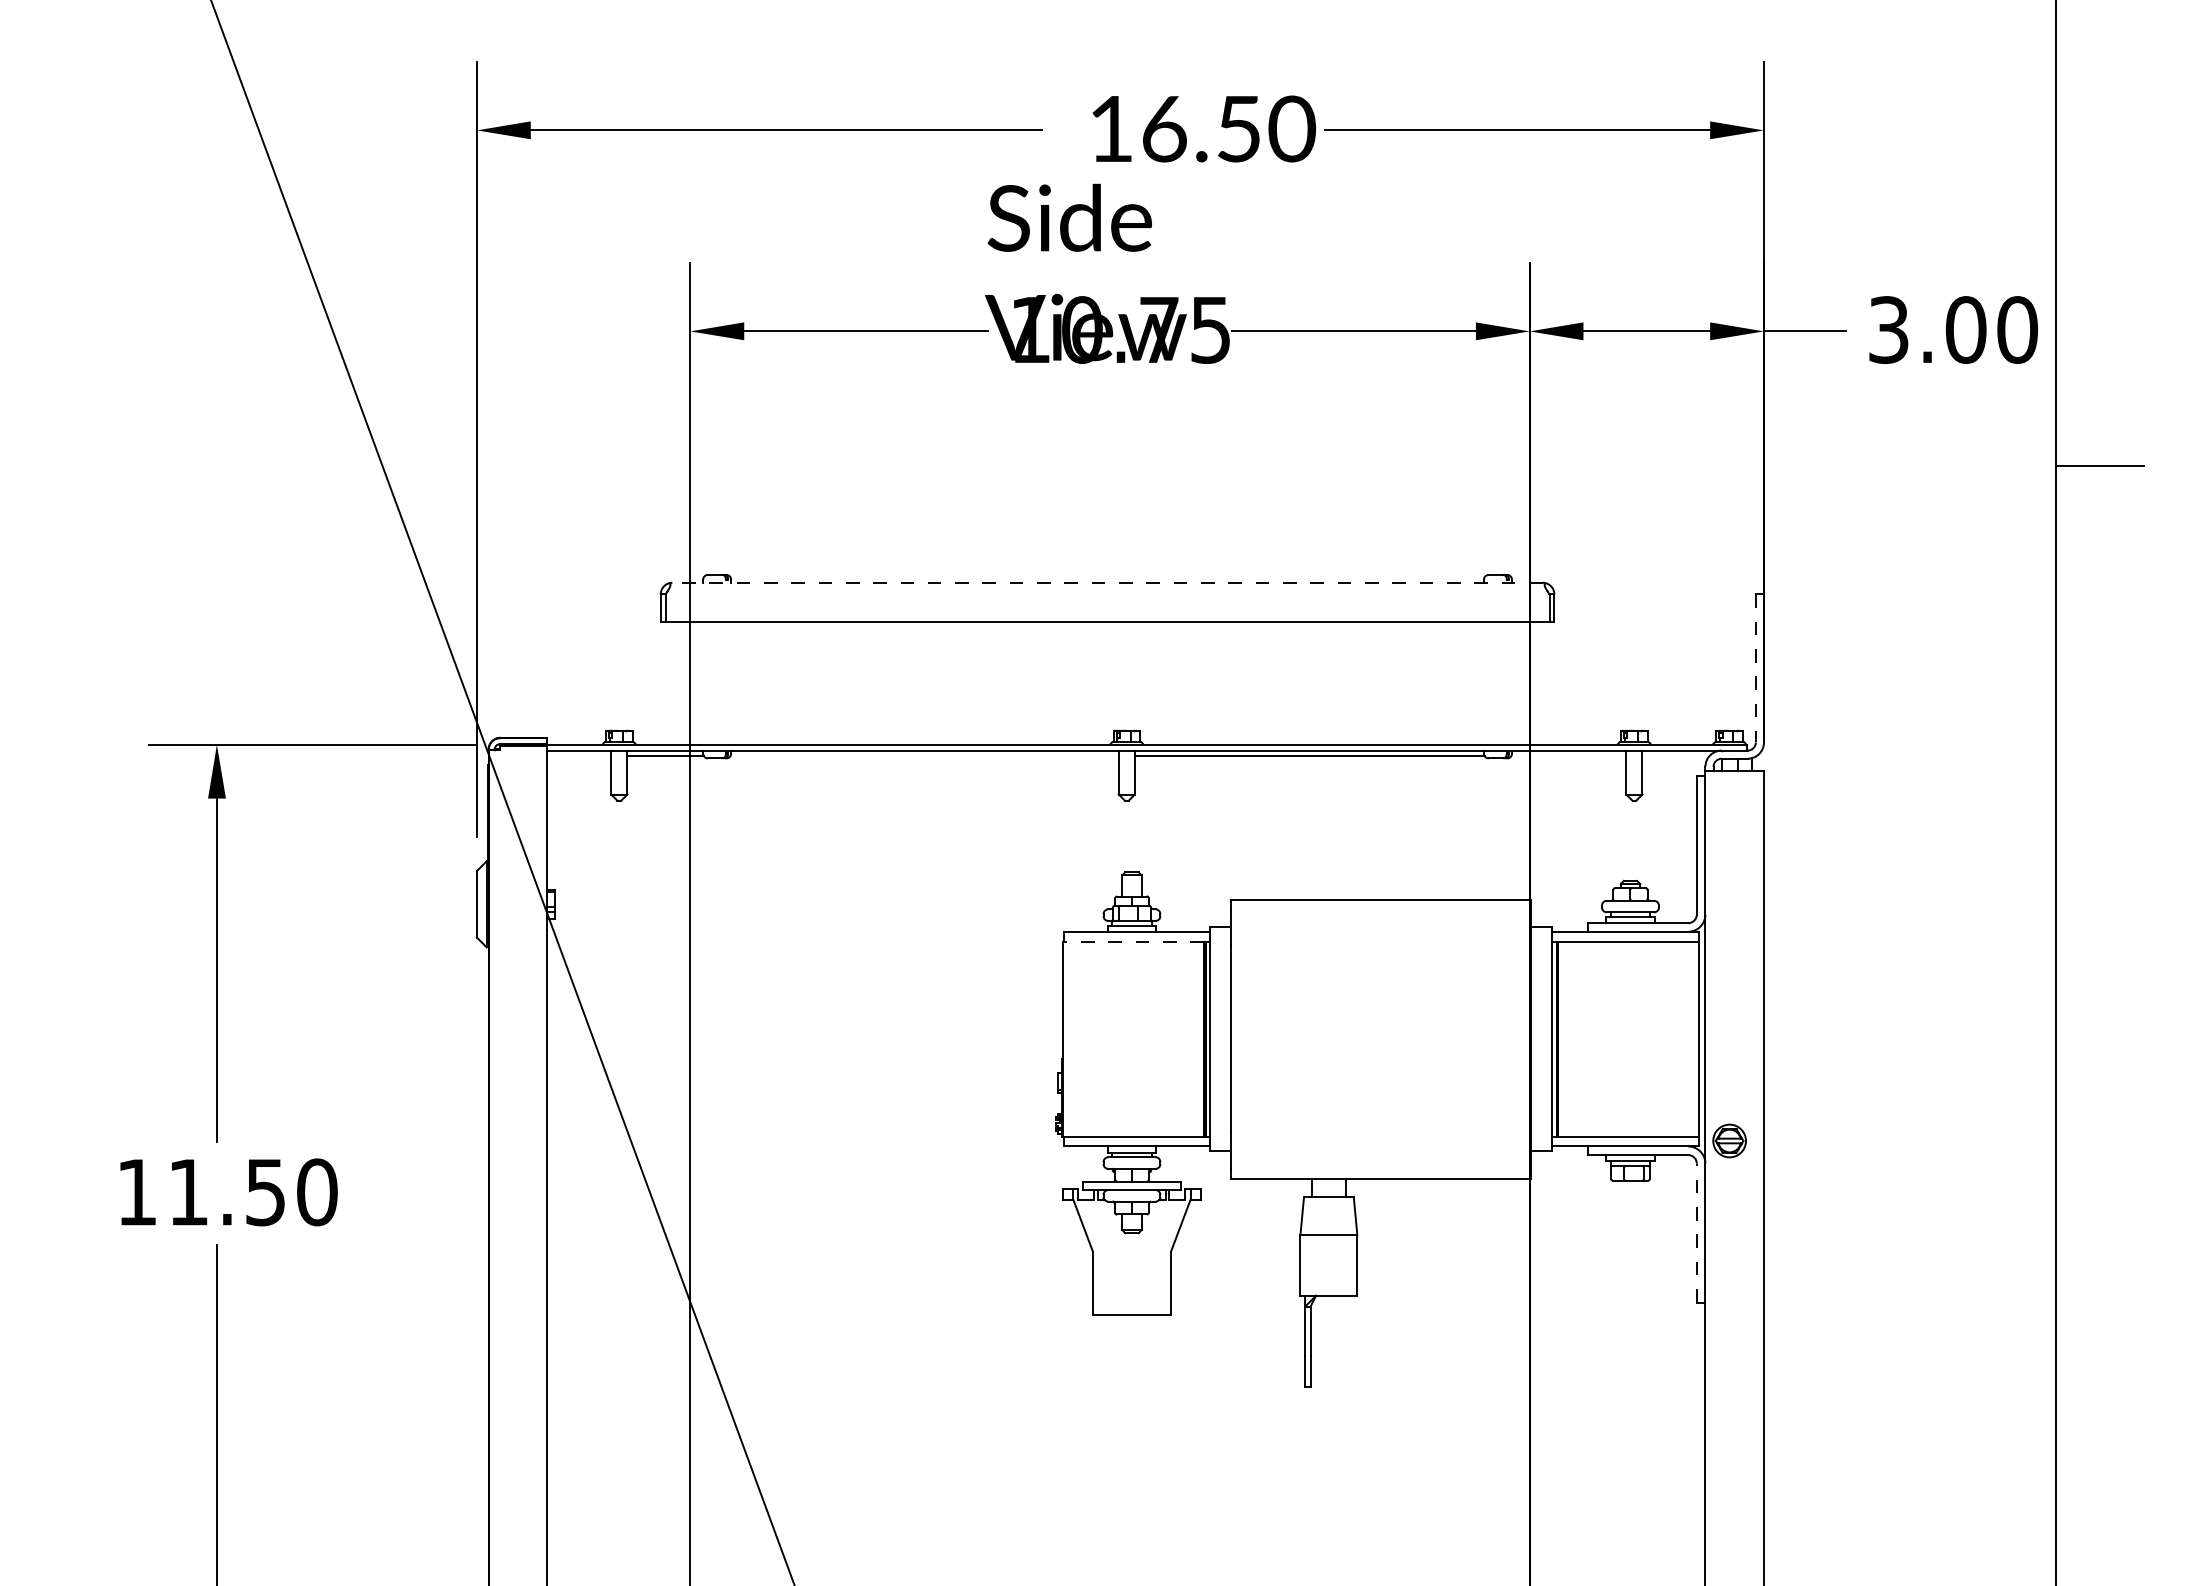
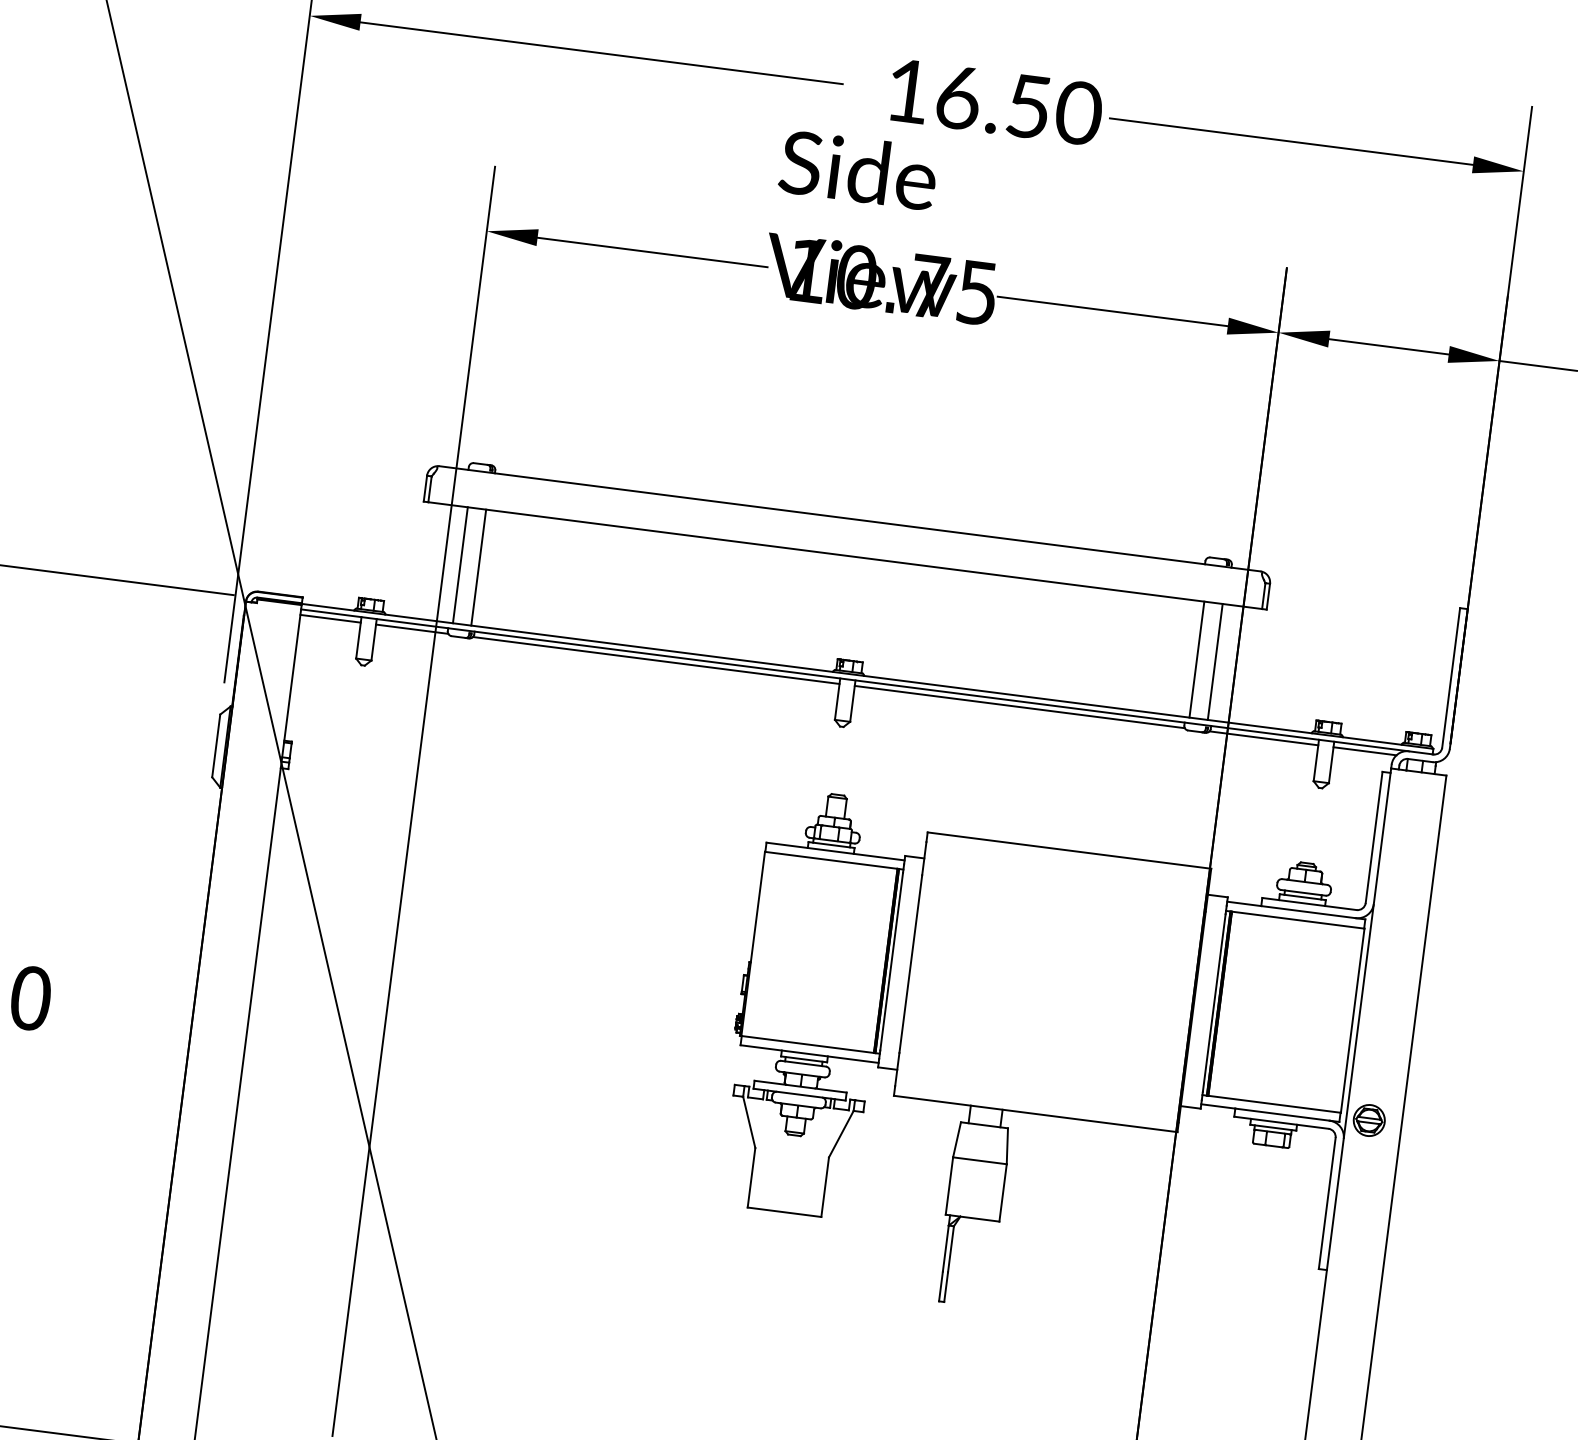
line: (1107, 582) -> (849, 518), dashed -> solid
line: (1755, 668) -> (1450, 677), dashed -> solid
line: (707, 682) -> (460, 564), added
line: (726, 682) -> (478, 566), added
line: (1488, 682) -> (1197, 658), added
line: (1507, 682) -> (1215, 661), added
line: (579, 756) -> (330, 618), added
line: (924, 756) -> (656, 660), added
line: (1568, 756) -> (1263, 738), added
line: (1675, 756) -> (1364, 751), added
line: (1133, 941) -> (831, 860), dashed -> solid
line: (1696, 1232) -> (1326, 1202), dashed -> solid

